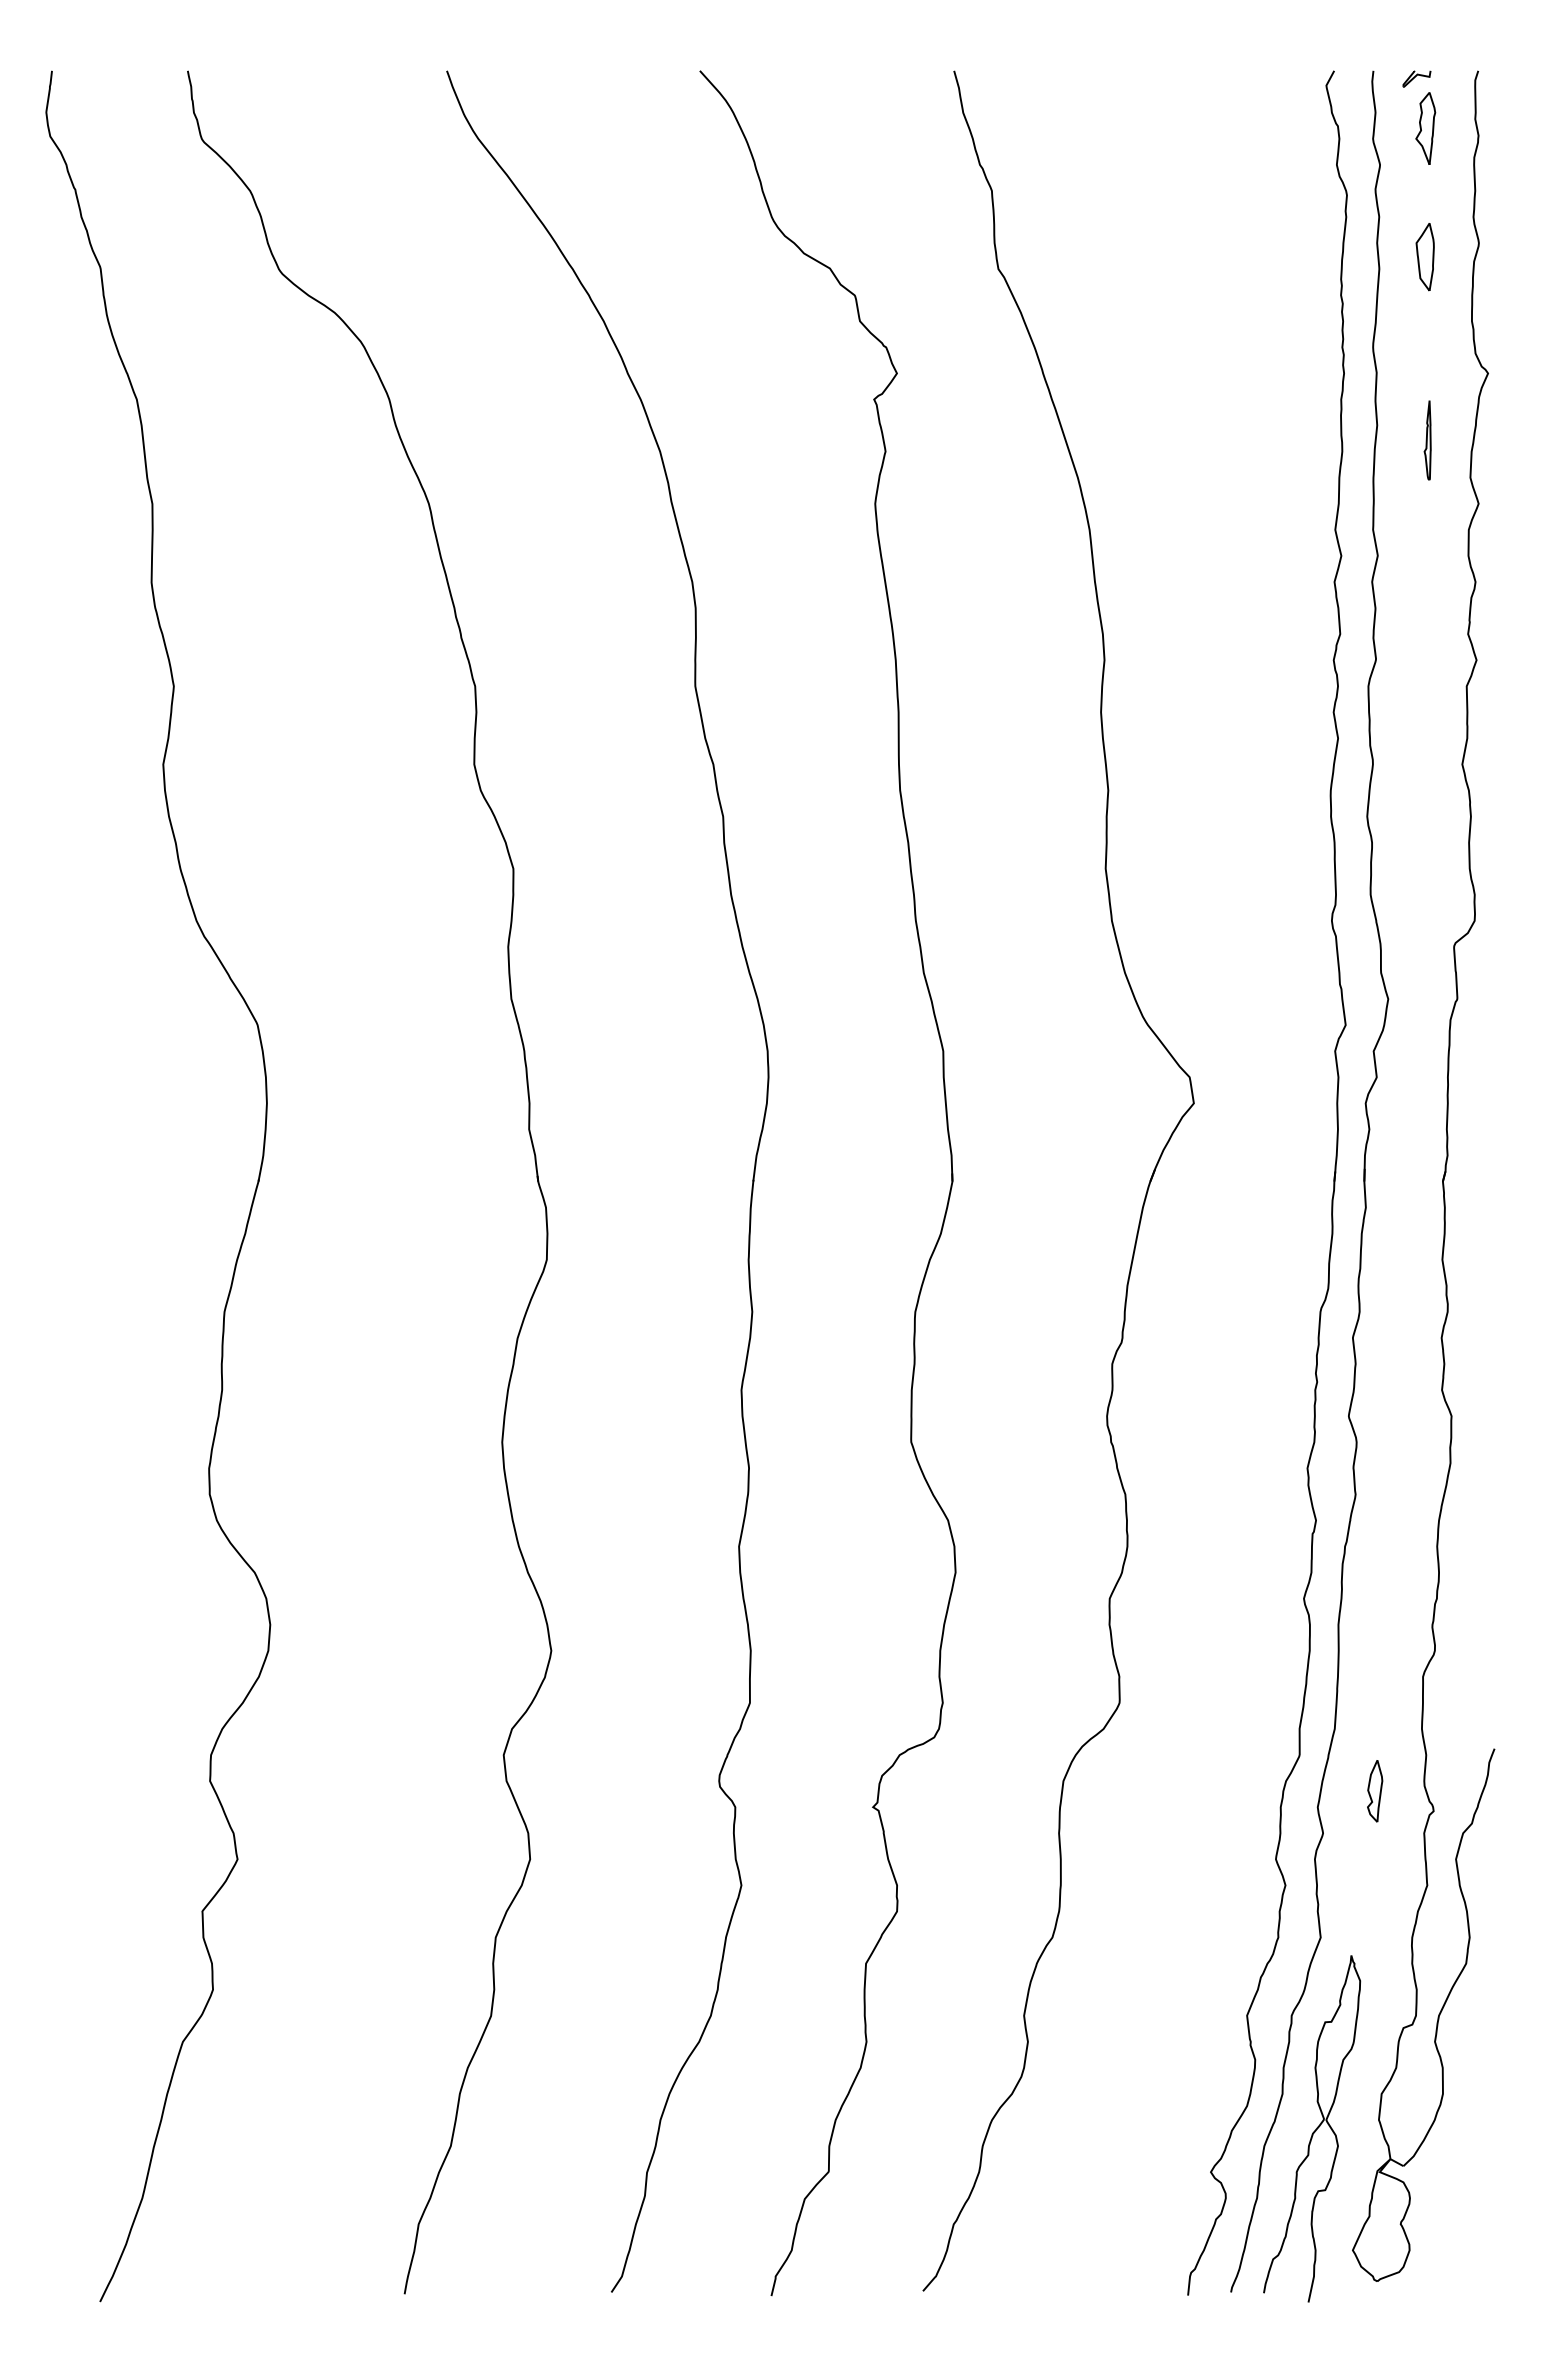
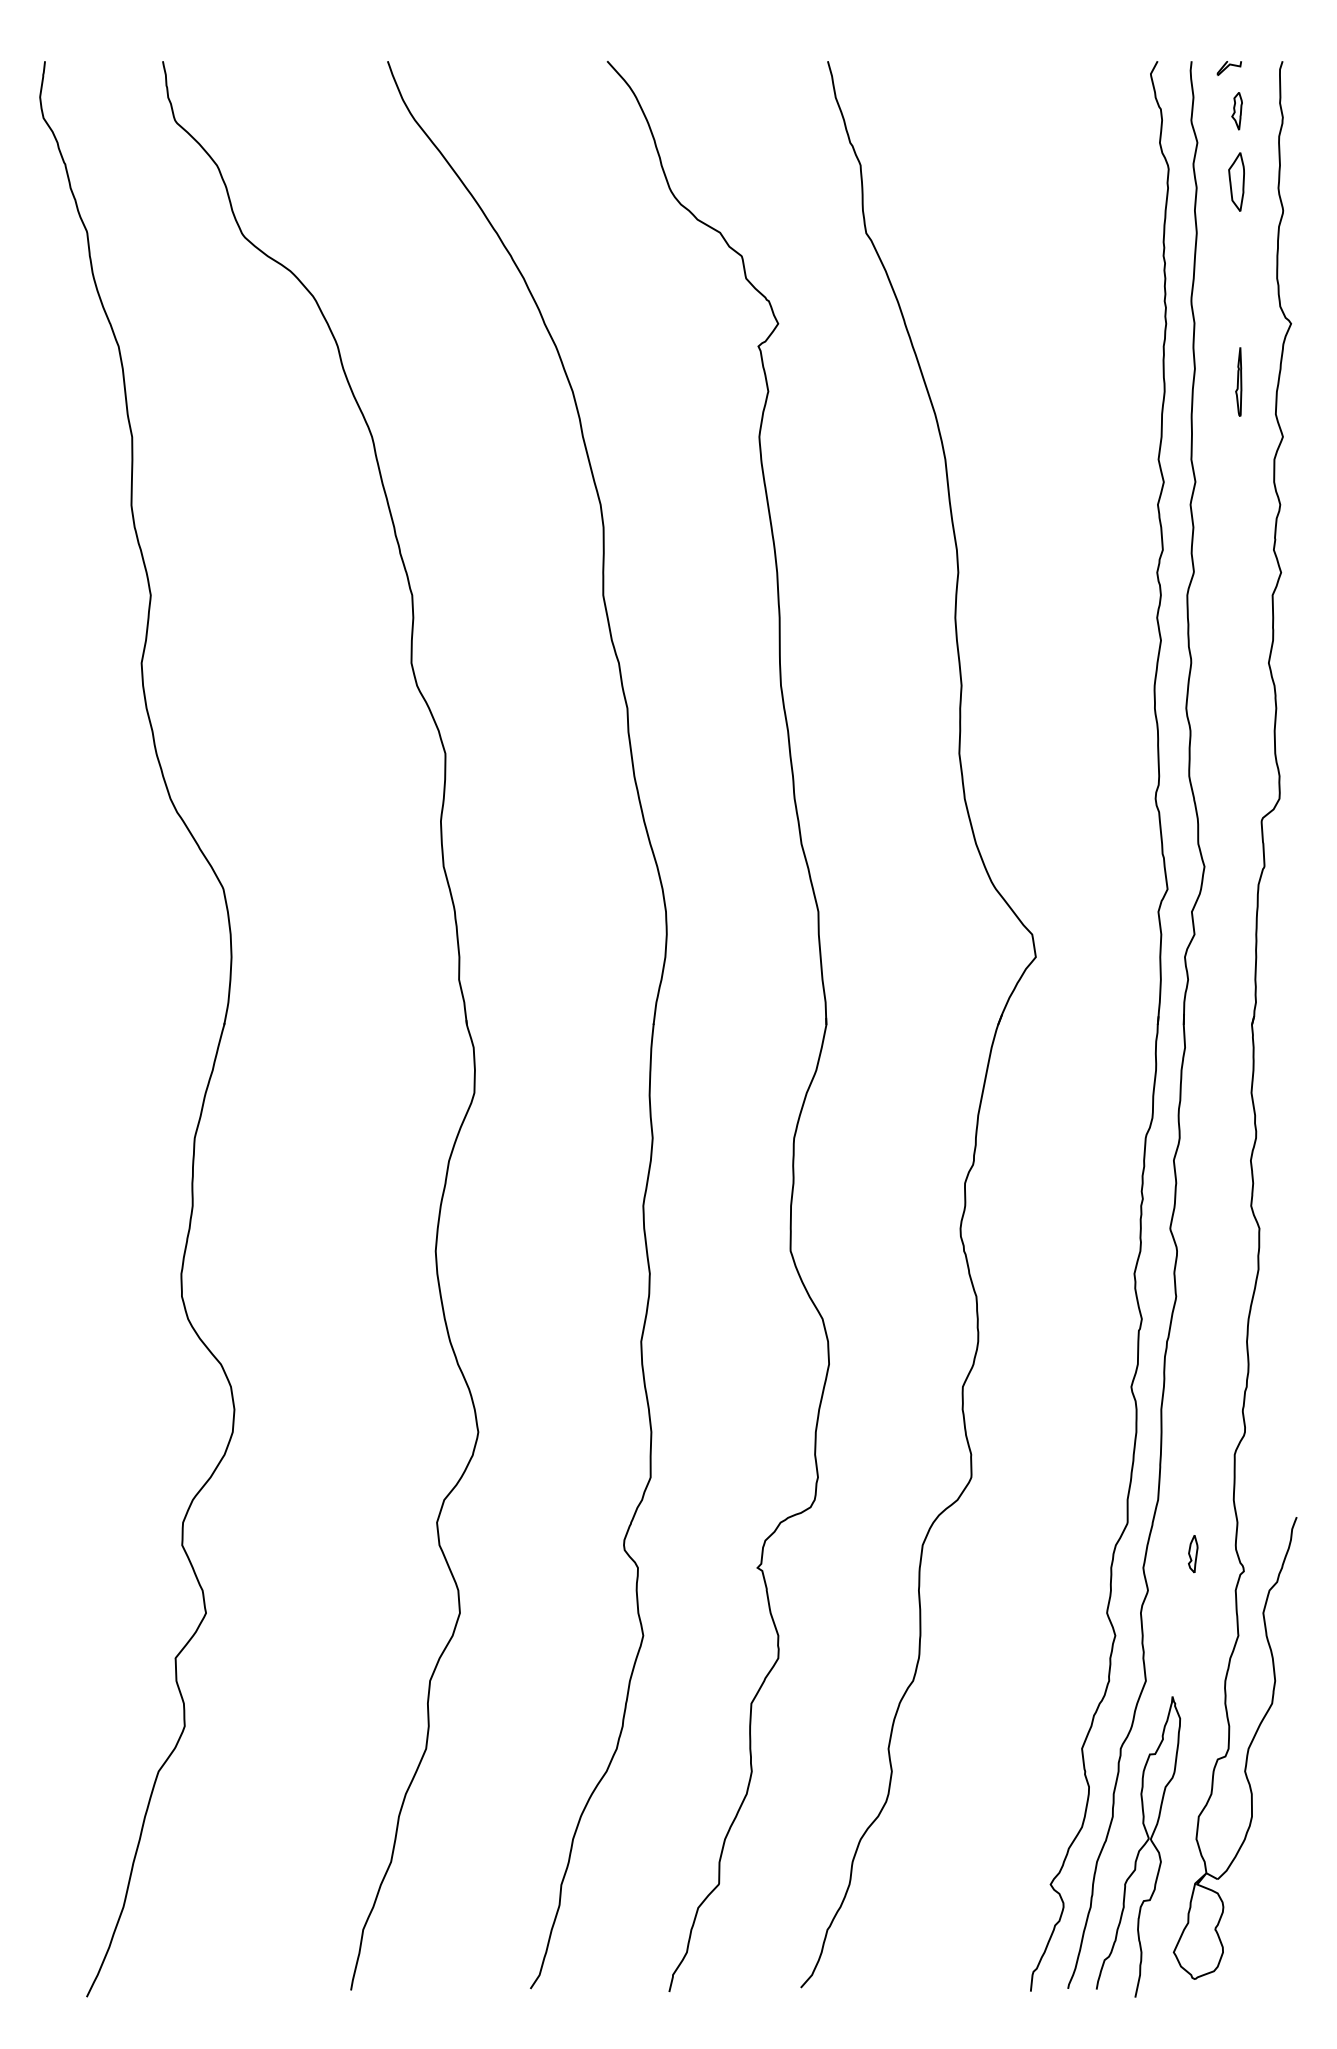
part: (1425, 128) -> (1236, 111), size x0.6
part: (1424, 257) -> (1235, 182), moved
part: (1375, 1791) -> (1193, 1554), size x0.7

